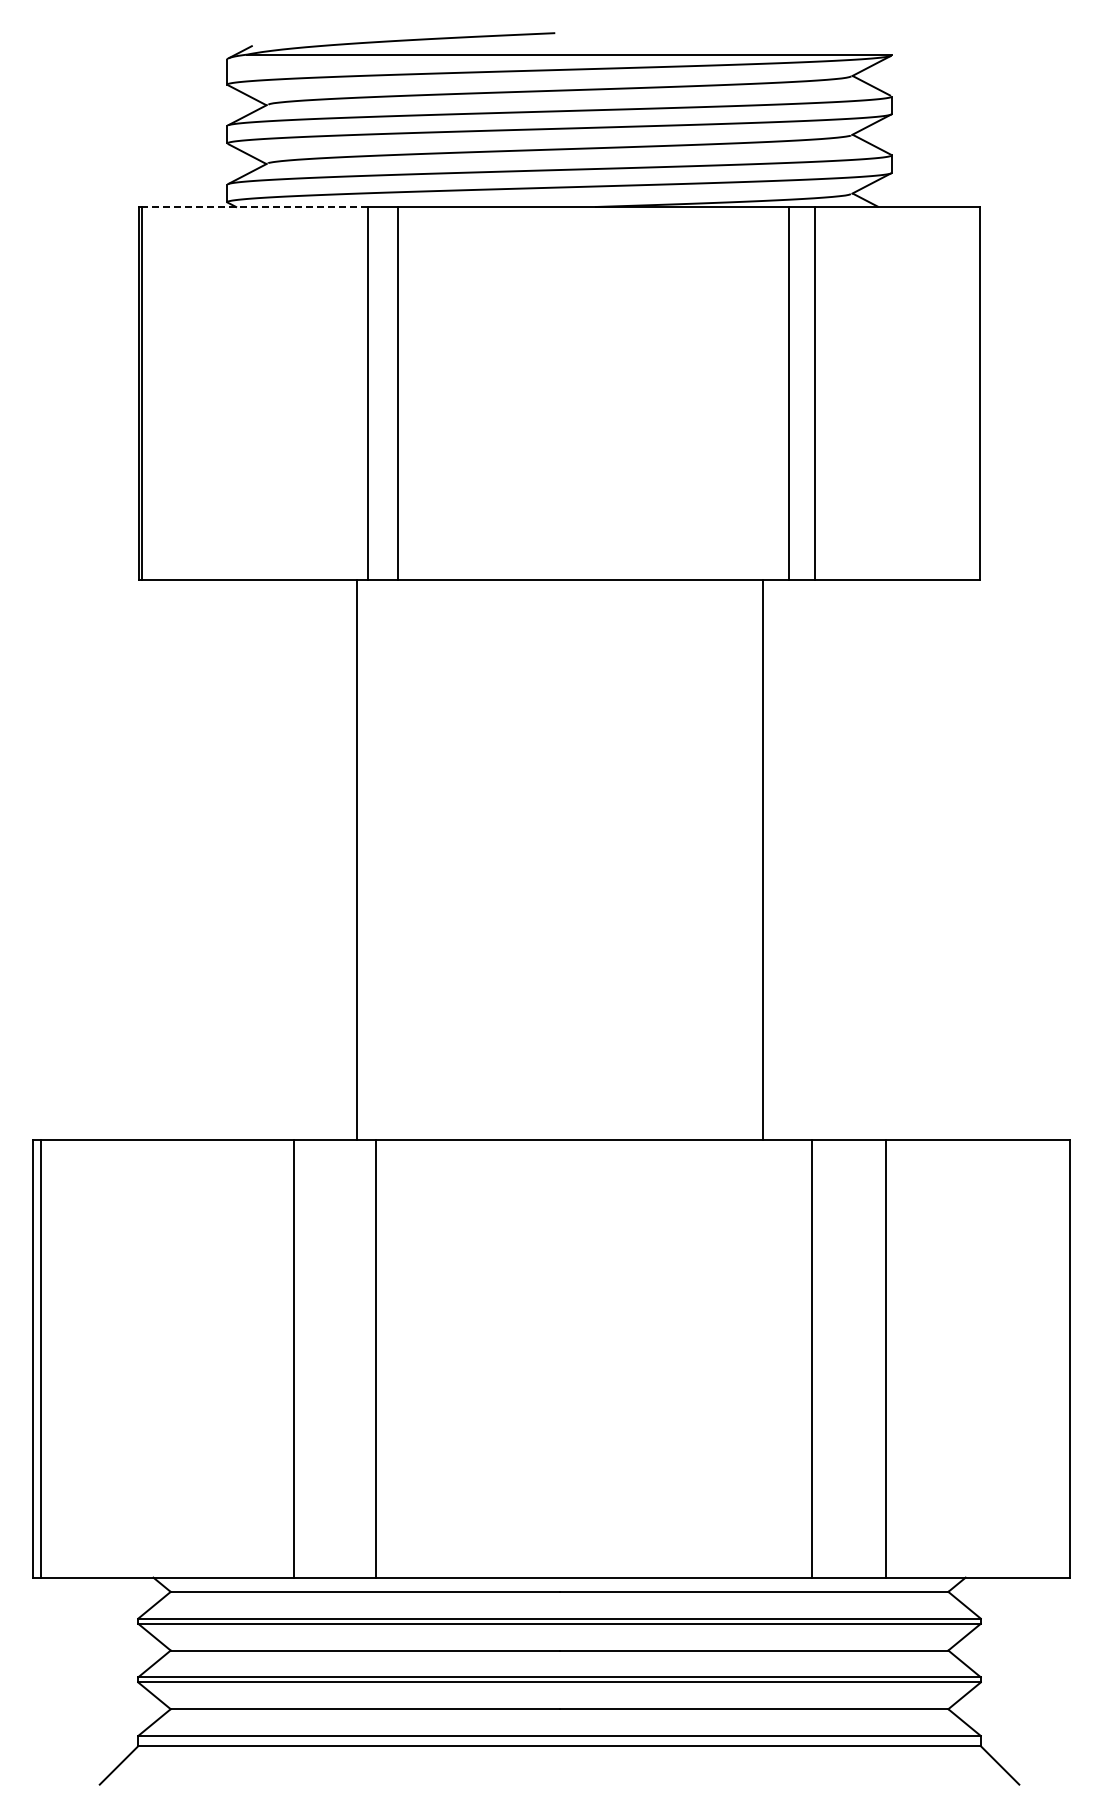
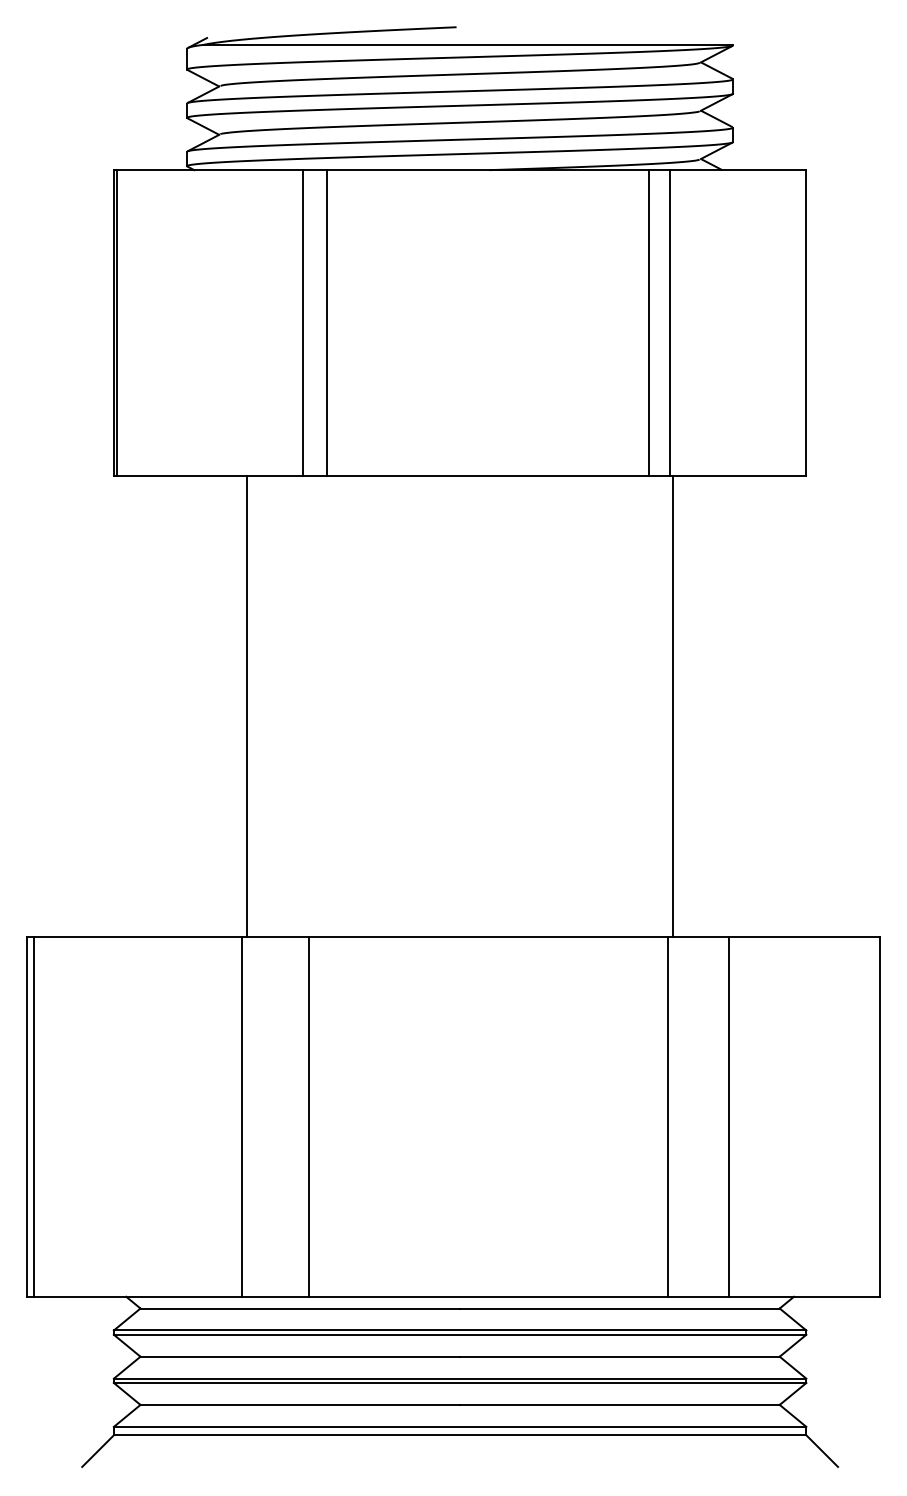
line: (254, 207) -> (209, 170), dashed -> solid
line: (357, 859) -> (247, 706), moved
line: (762, 859) -> (672, 706), moved

